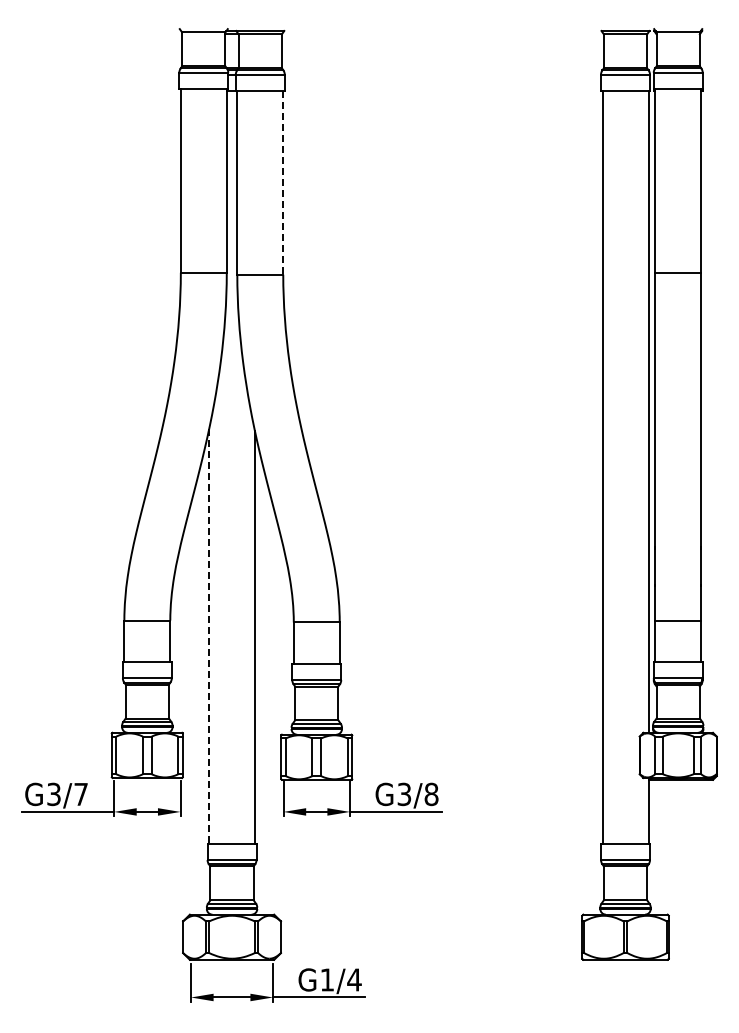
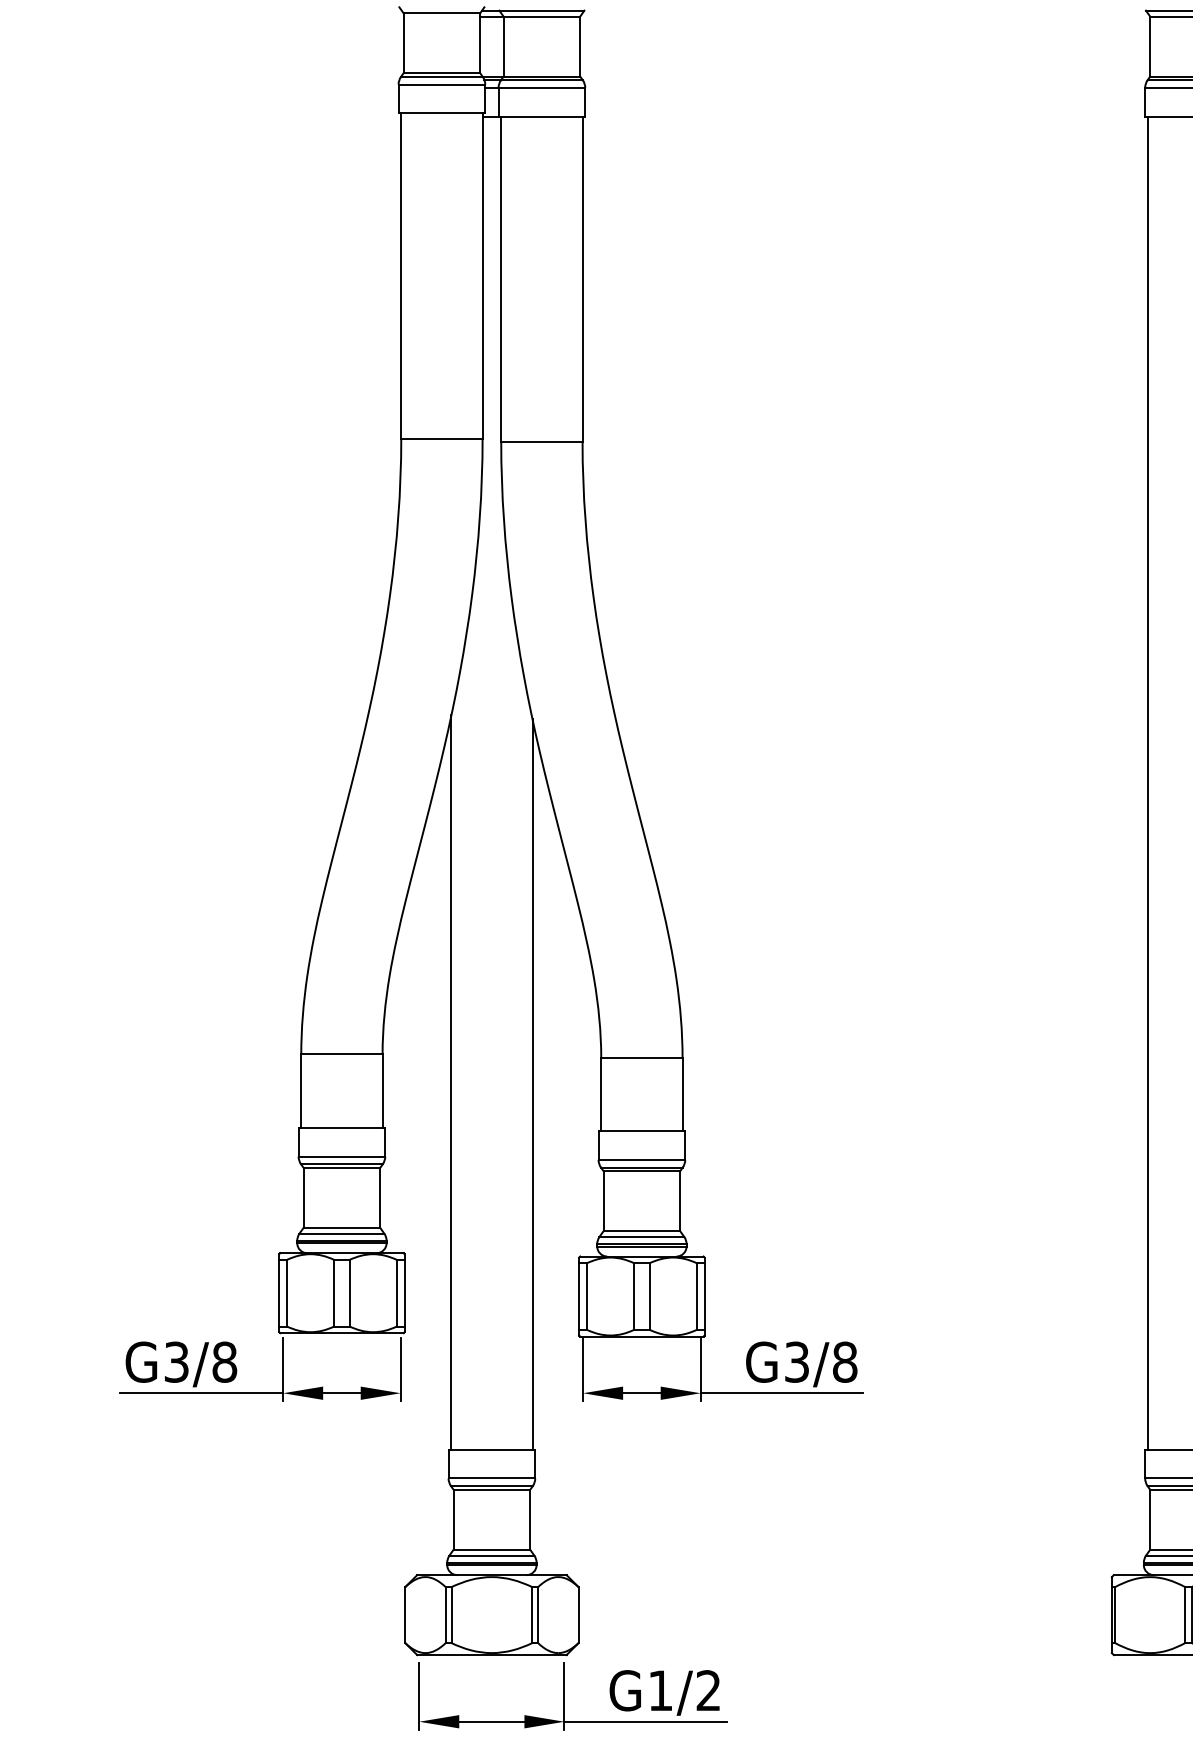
line: (283, 182) -> (582, 278), dashed -> solid
line: (209, 636) -> (451, 1082), dashed -> solid
text: (81, 794) -> (225, 1362), G3/7 -> G3/8
text: (354, 979) -> (708, 1689), G1/4 -> G1/2

